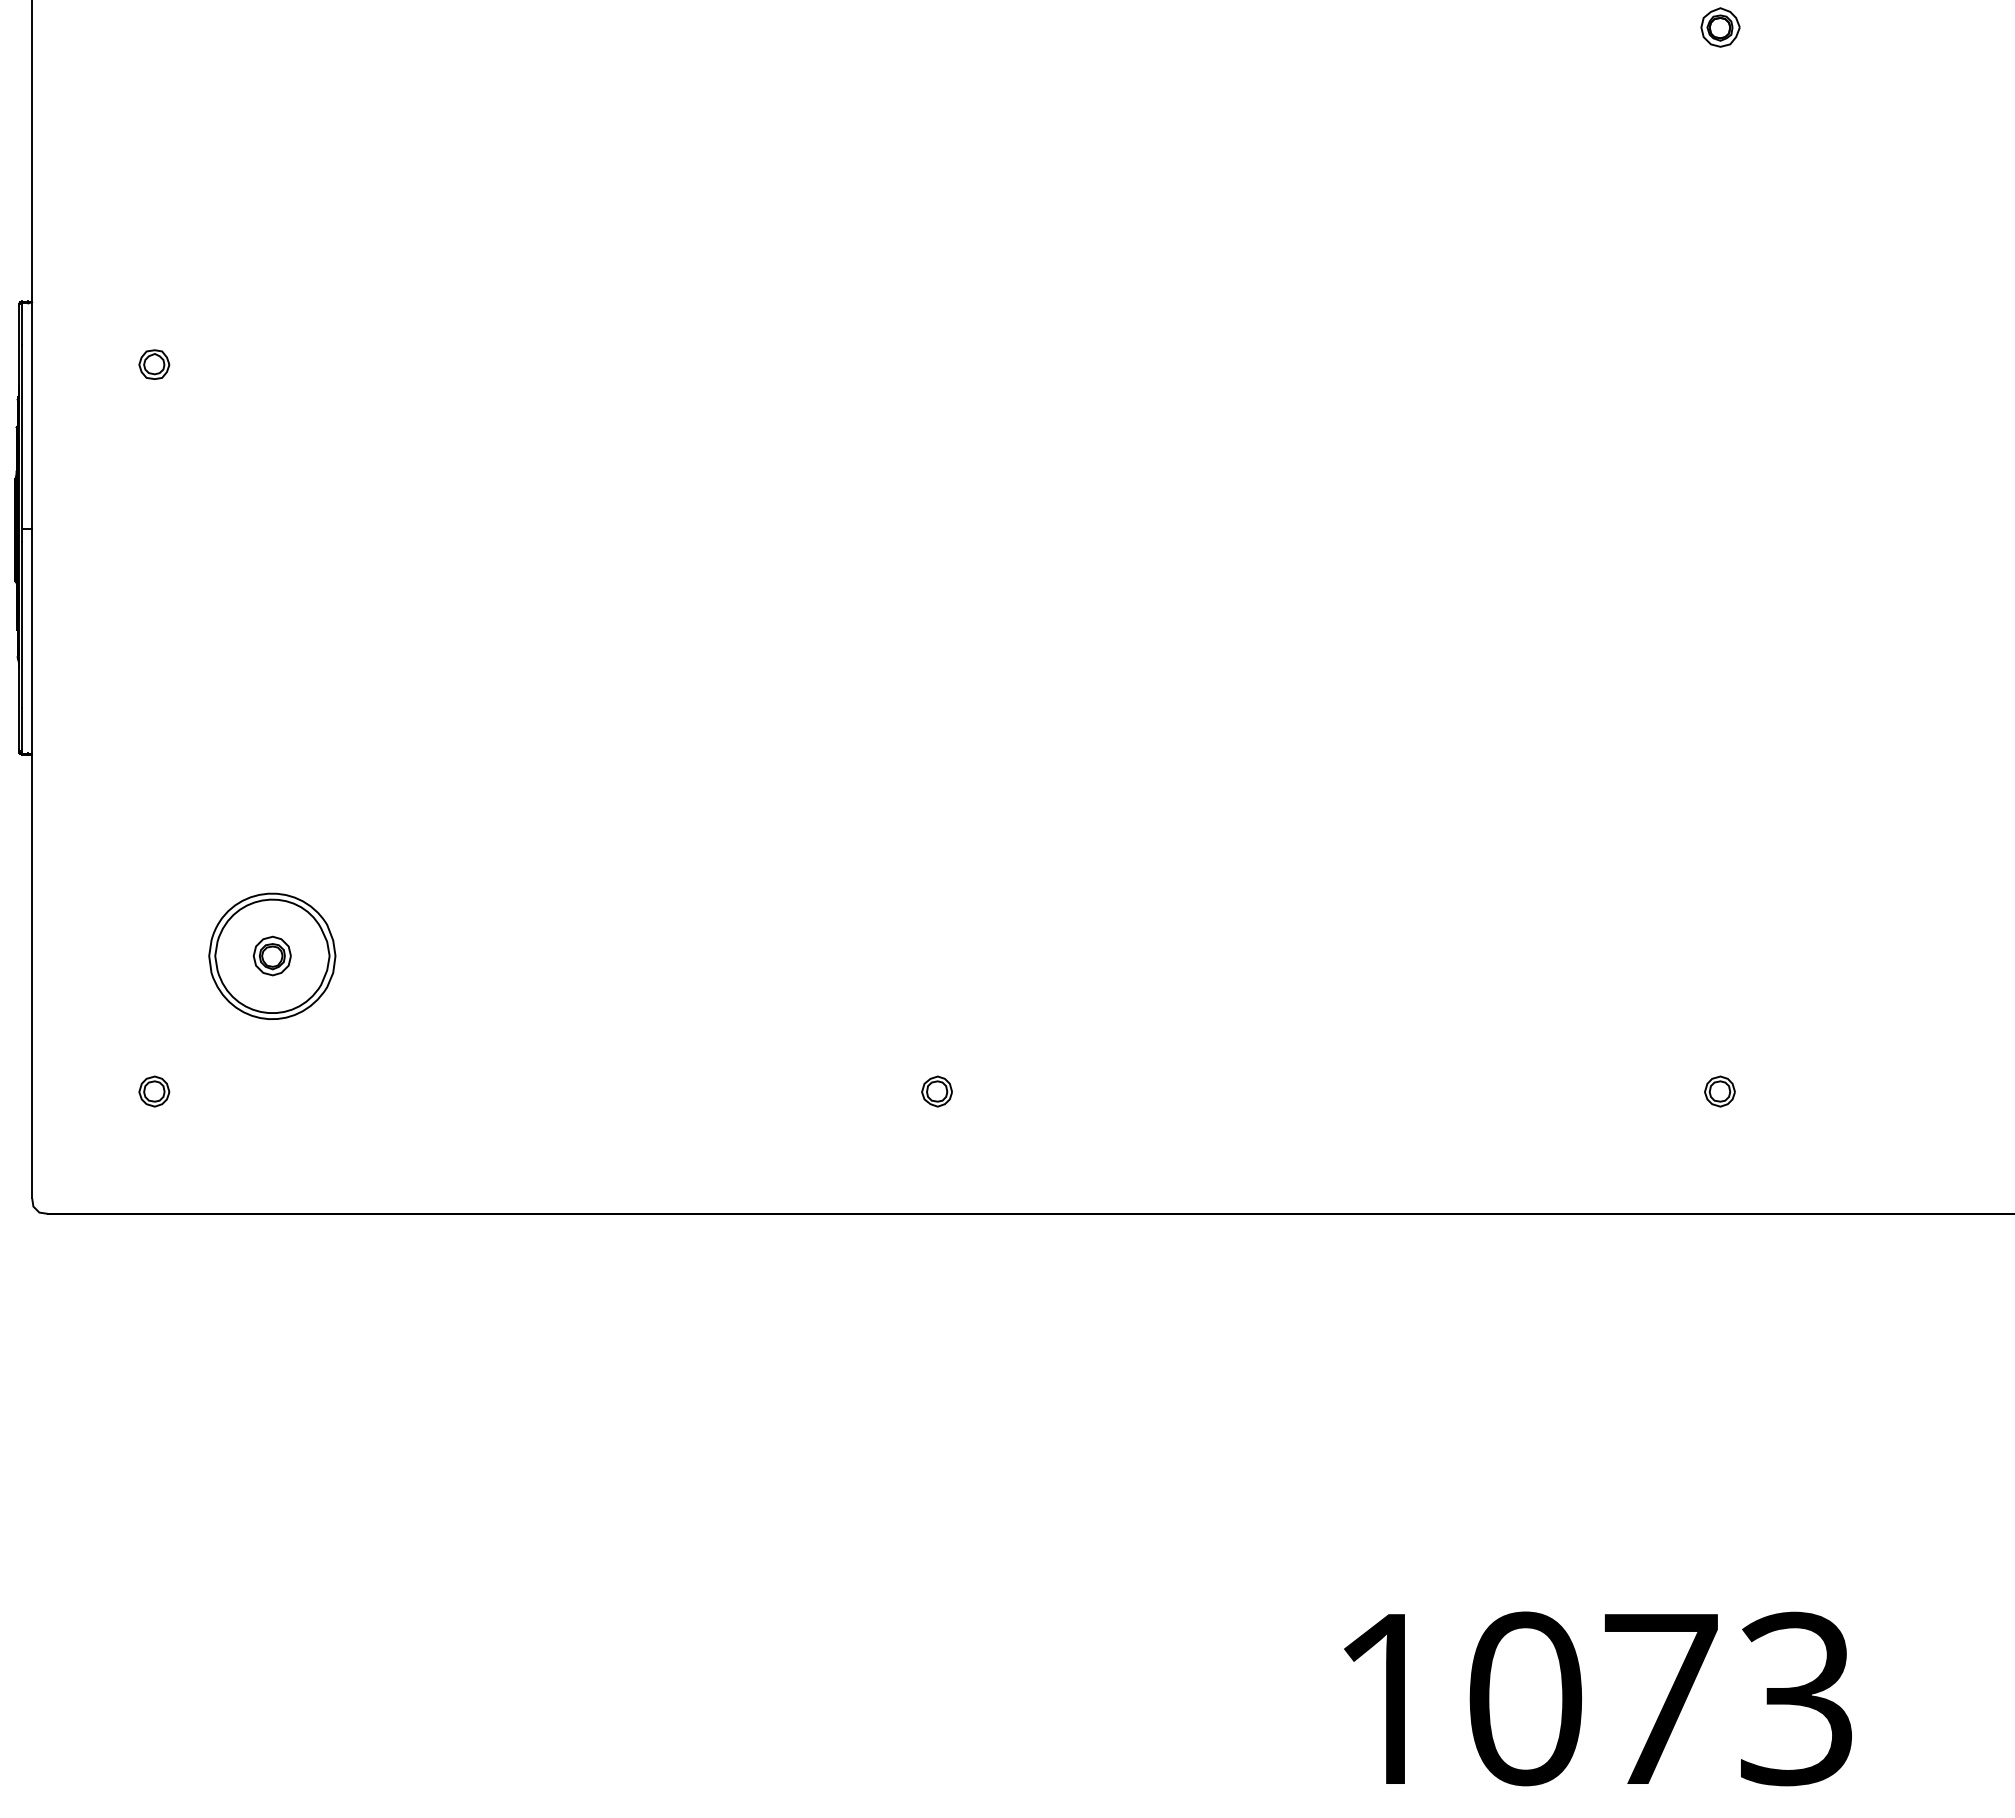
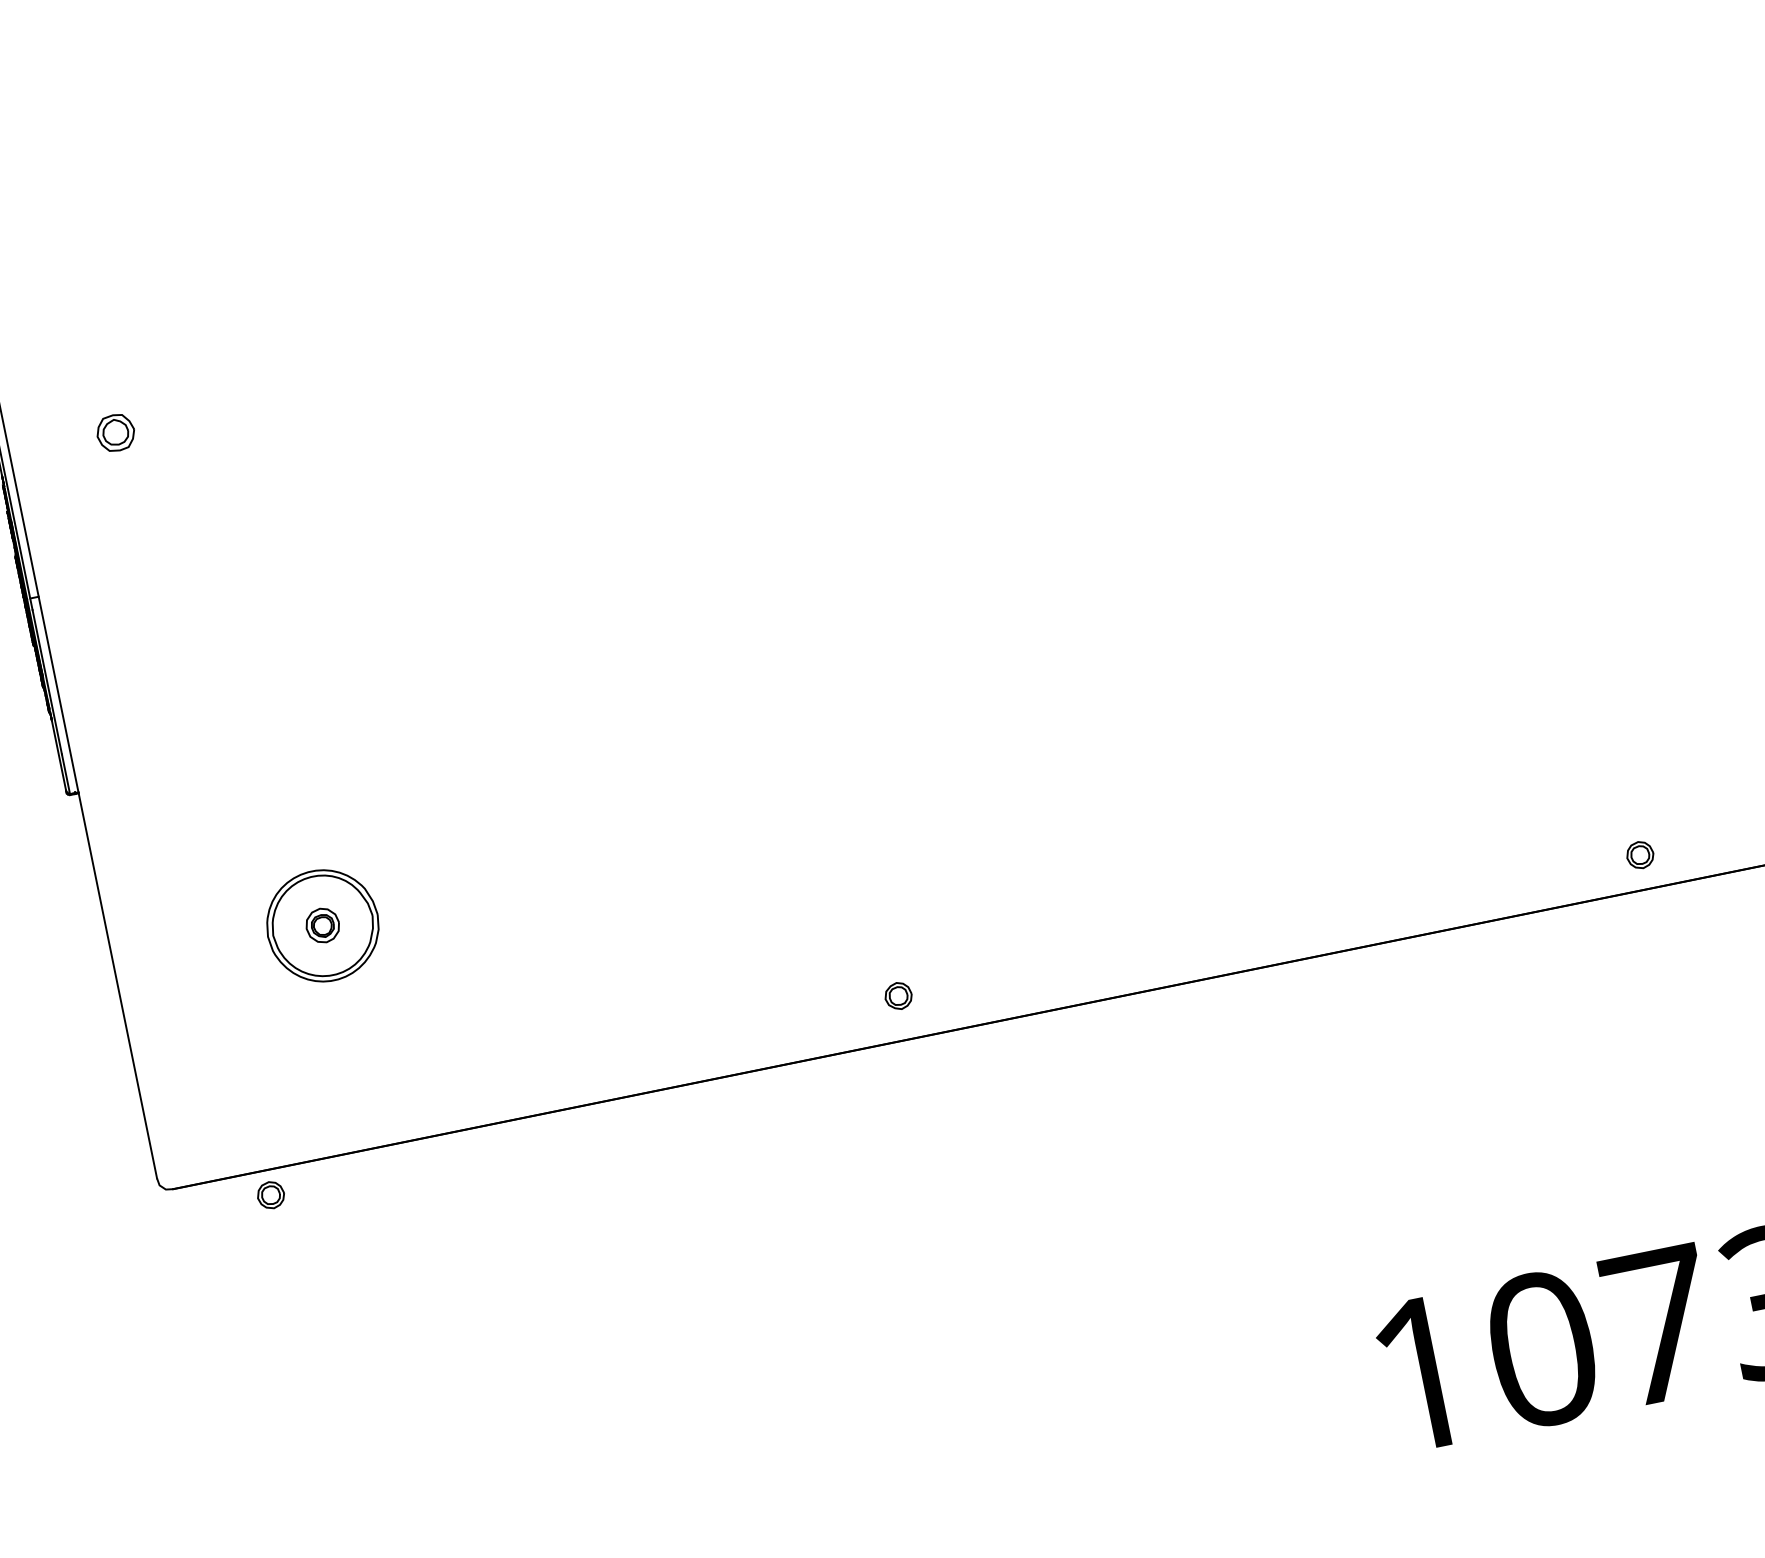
part: (154, 364) -> (115, 432), size x1.4
part: (154, 1091) -> (271, 1195), moved
part: (936, 1091) -> (898, 996), moved
part: (1719, 1091) -> (1639, 855), moved

